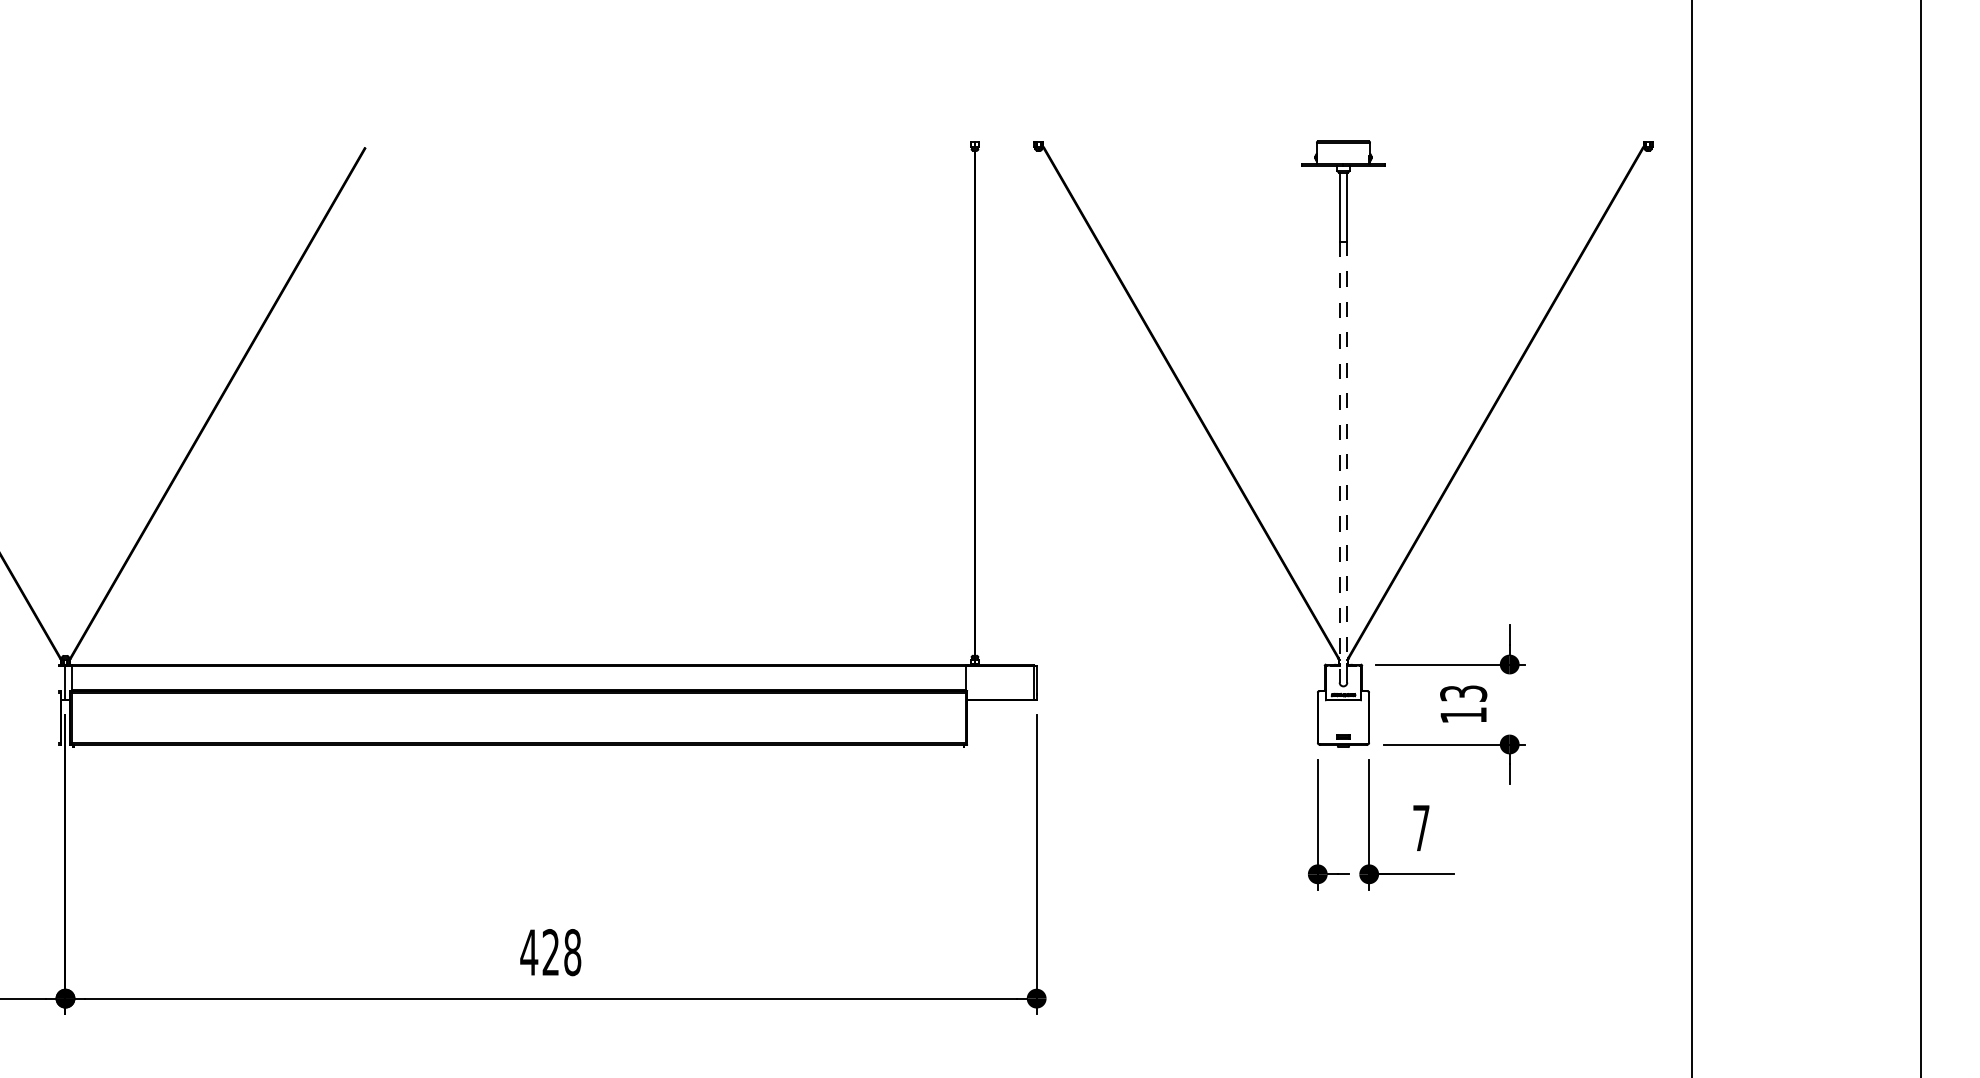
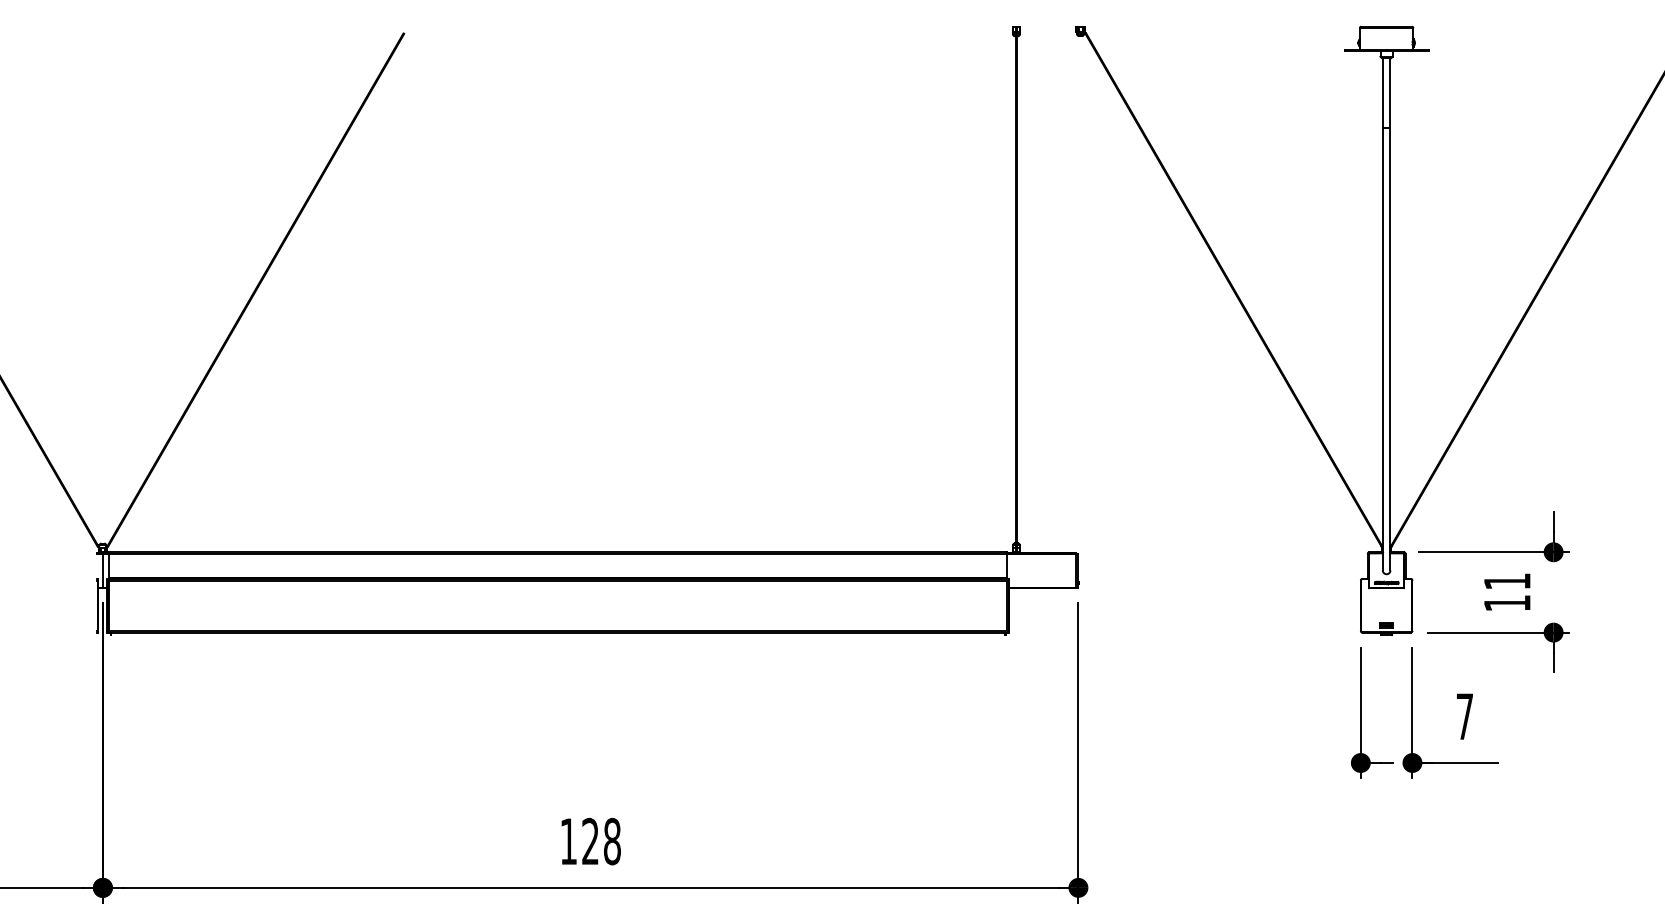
line: (1347, 461) -> (1390, 348), dashed -> solid
line: (1339, 462) -> (1382, 349), dashed -> solid
text: (1463, 693) -> (1507, 581), 13 -> 11
text: (529, 952) -> (568, 841), 428 -> 128

